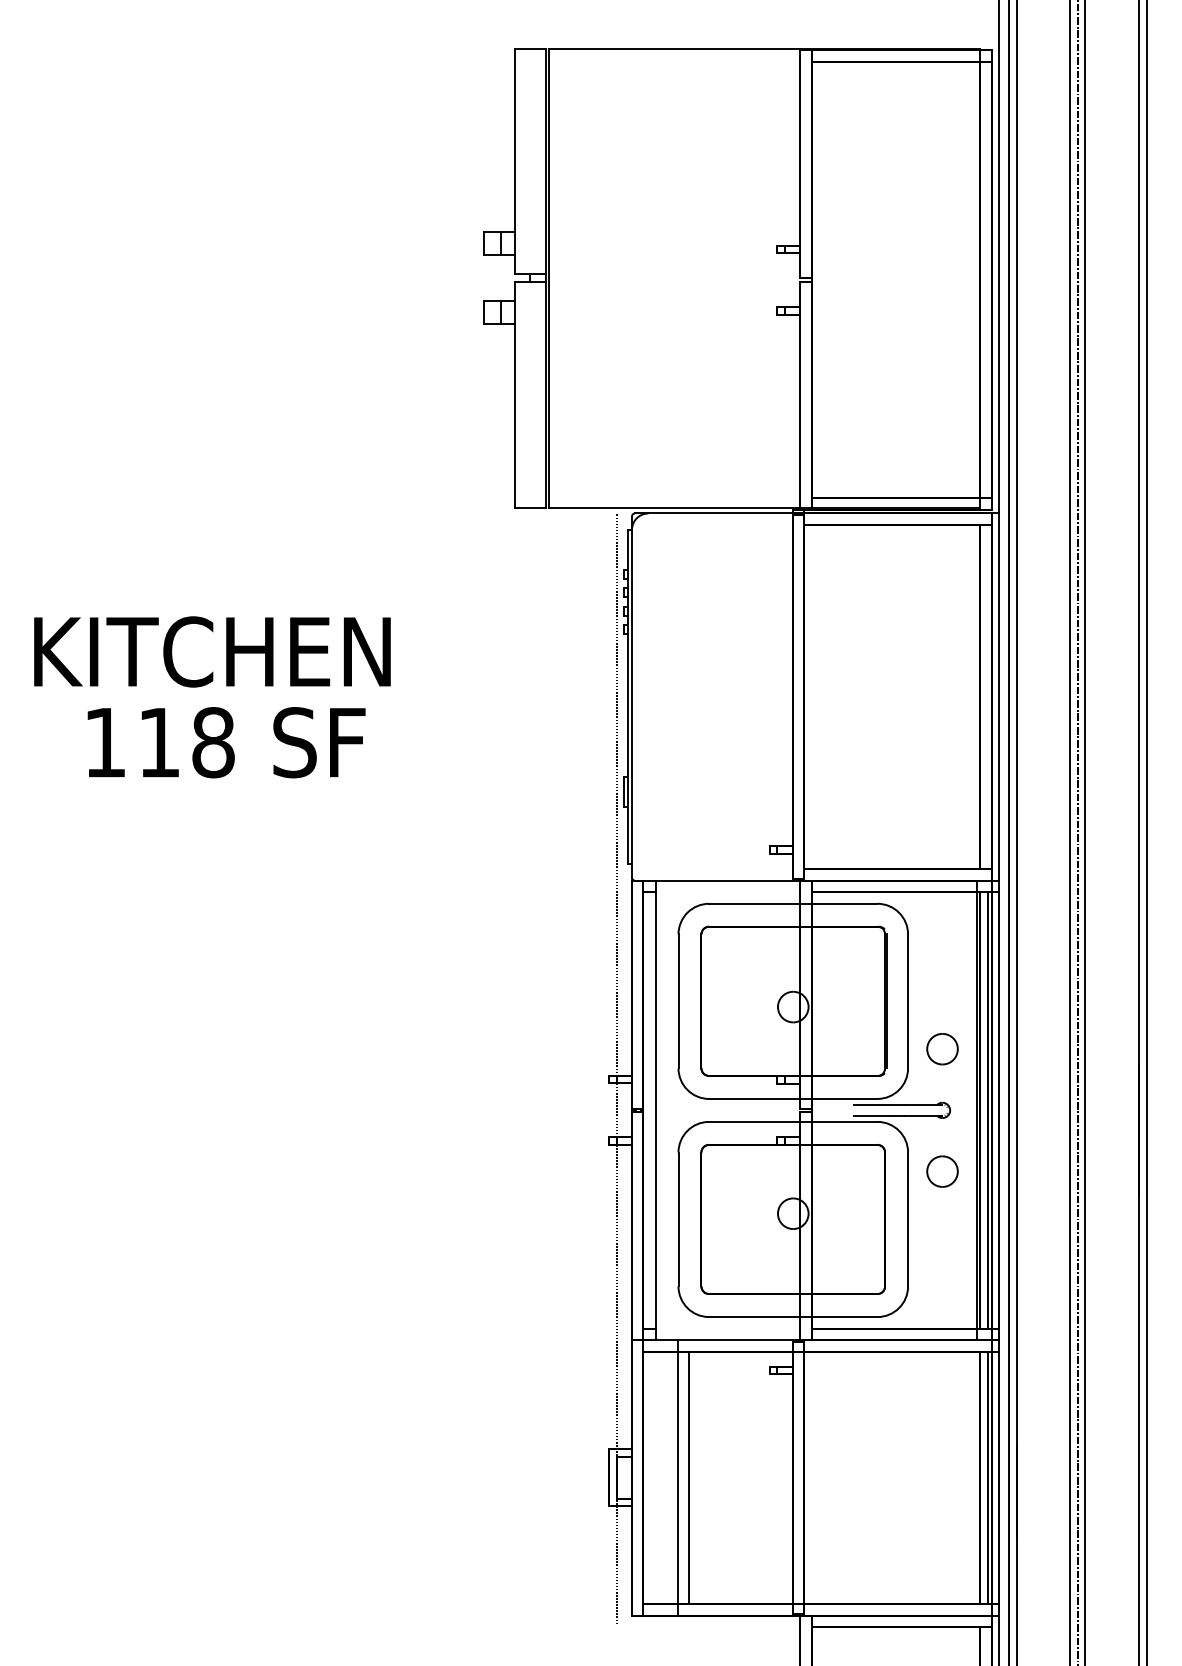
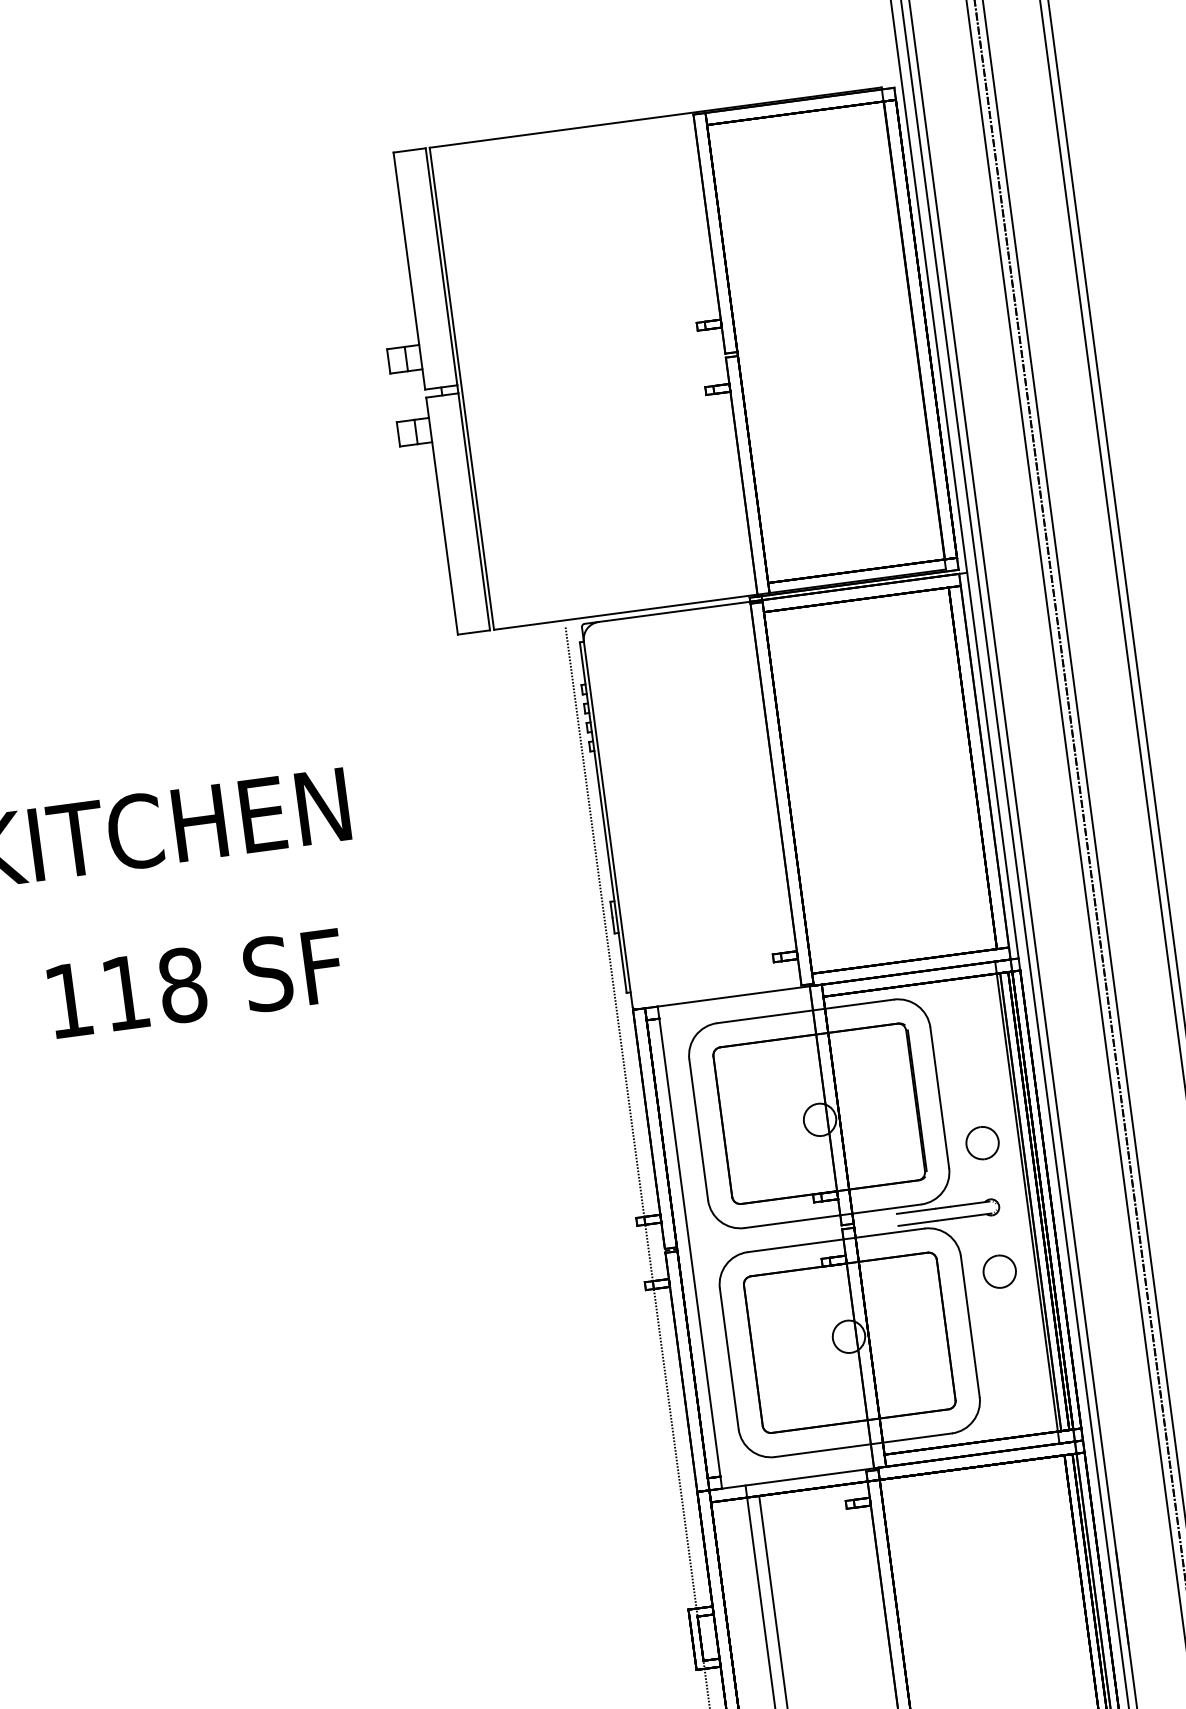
text: (226, 742) -> (196, 983), moved

